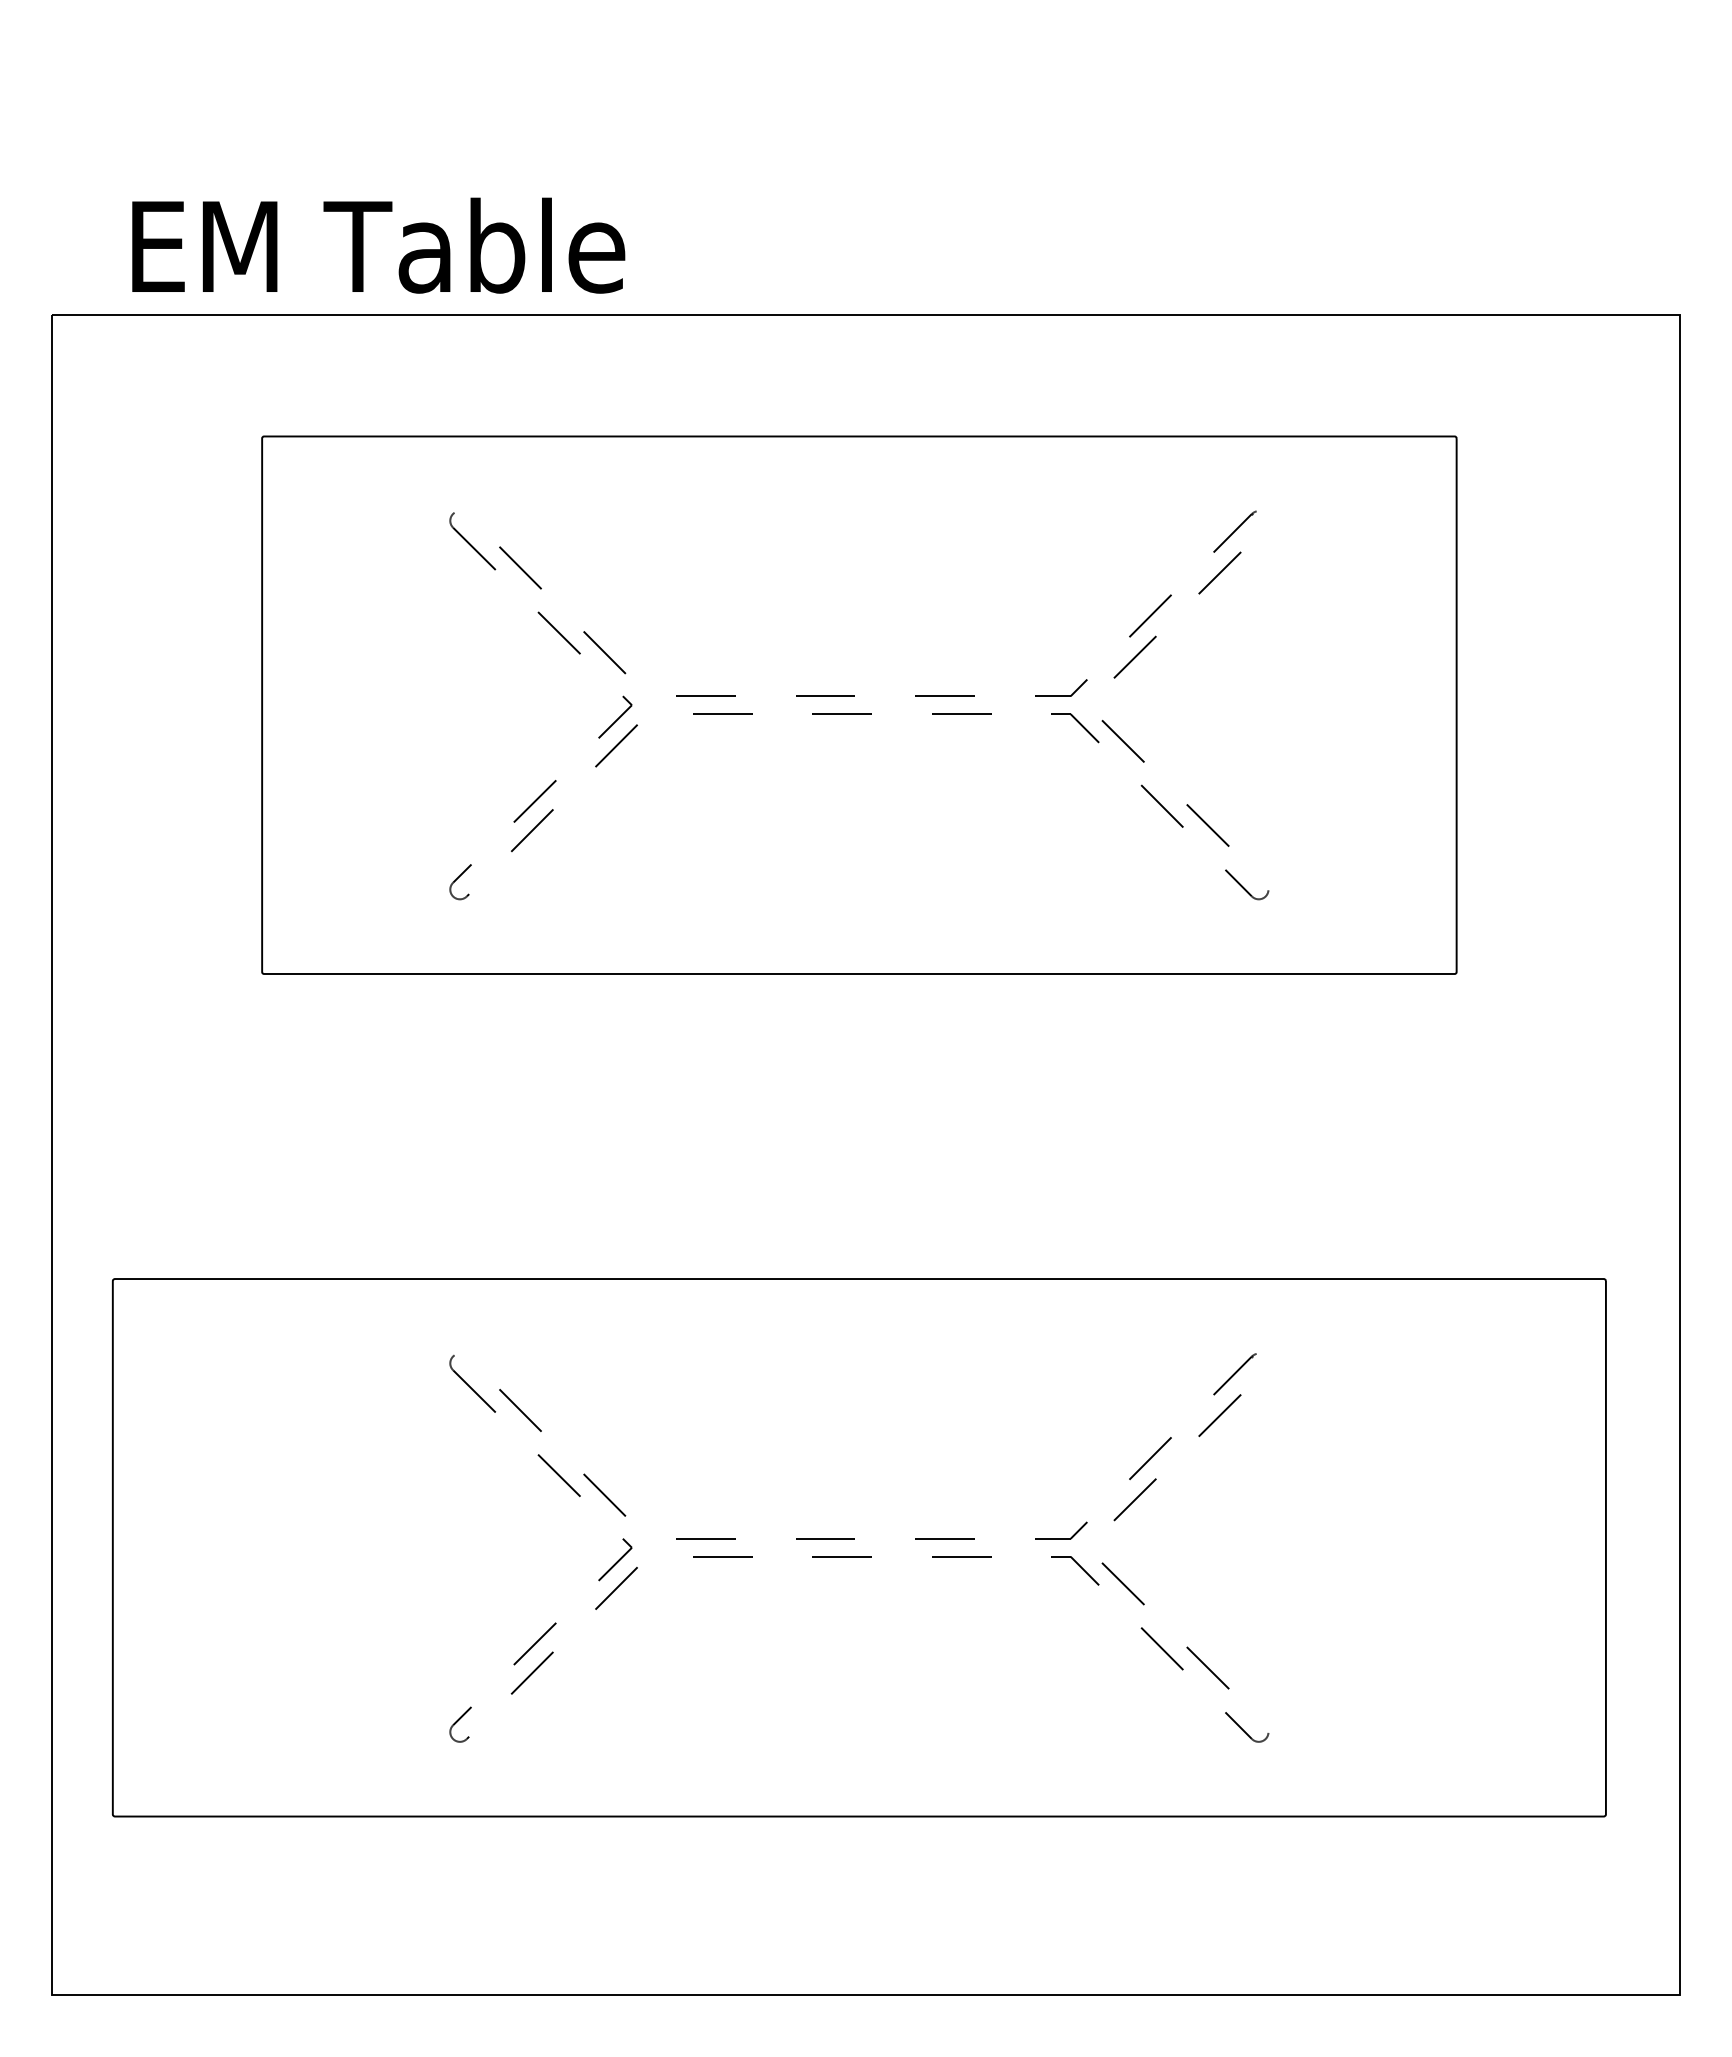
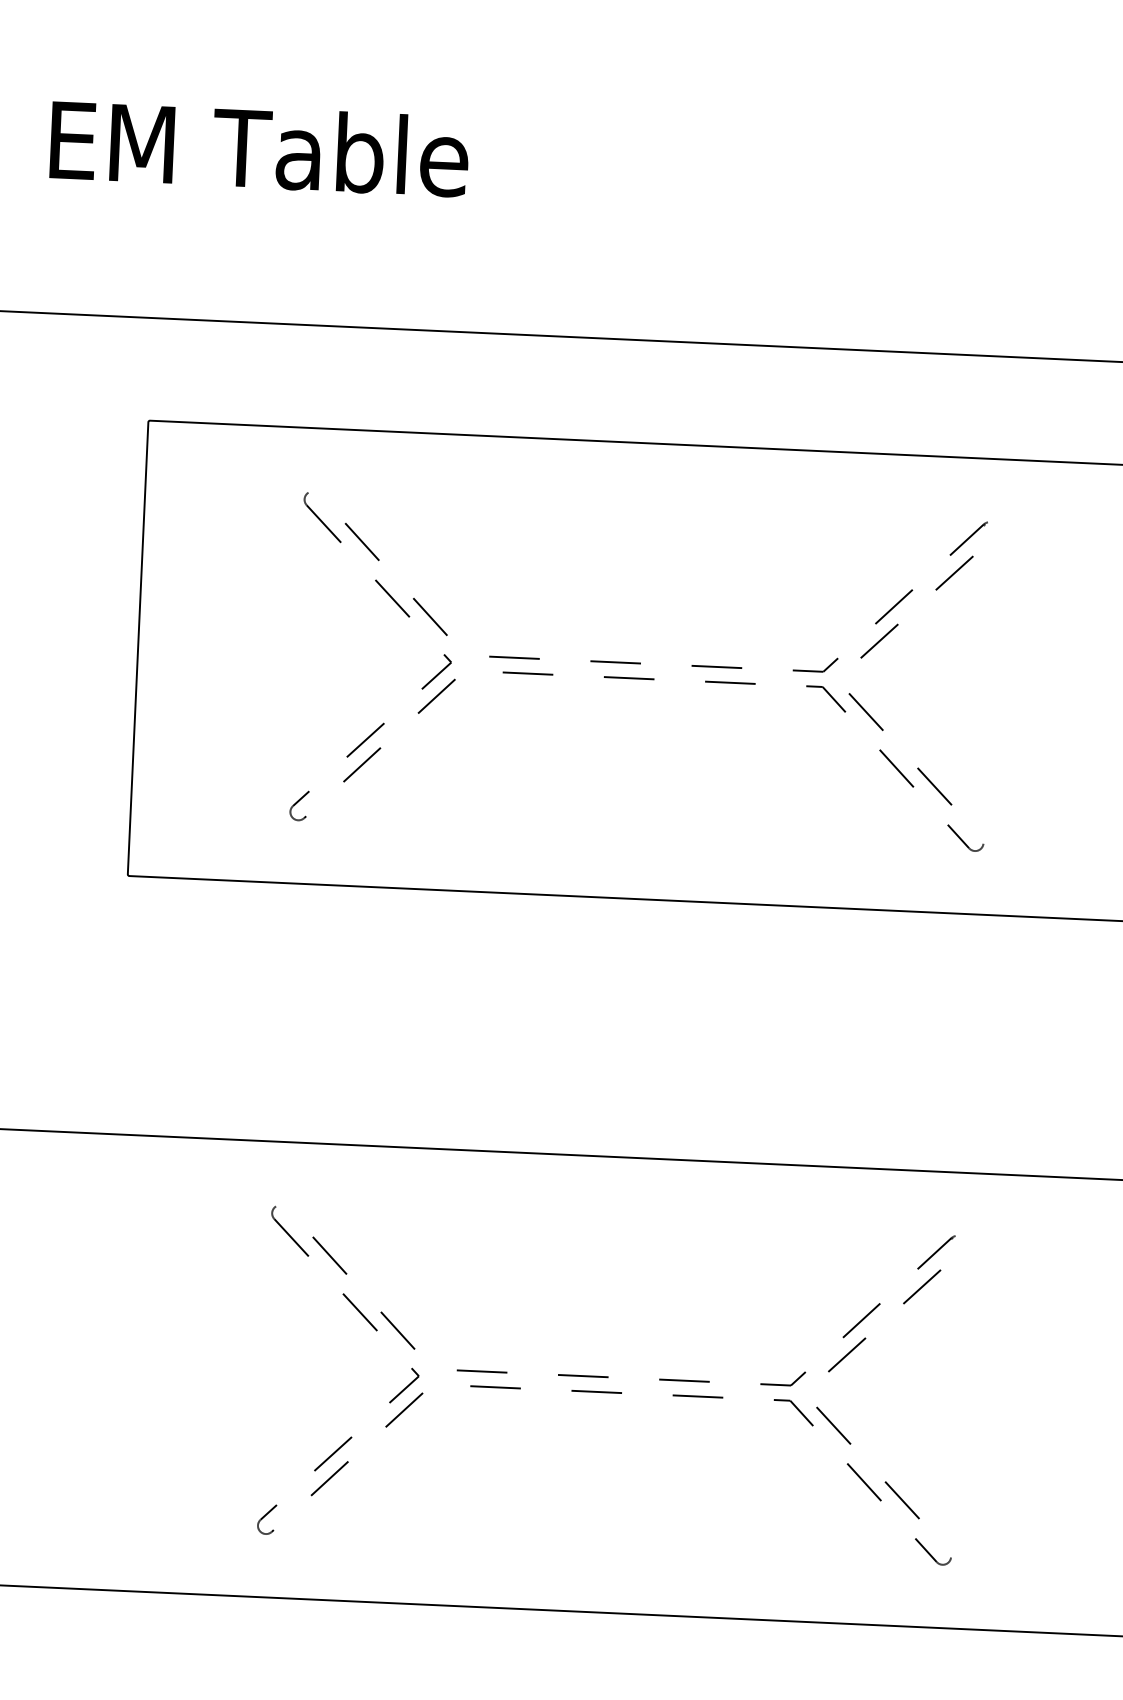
text: (378, 245) -> (259, 148), moved

